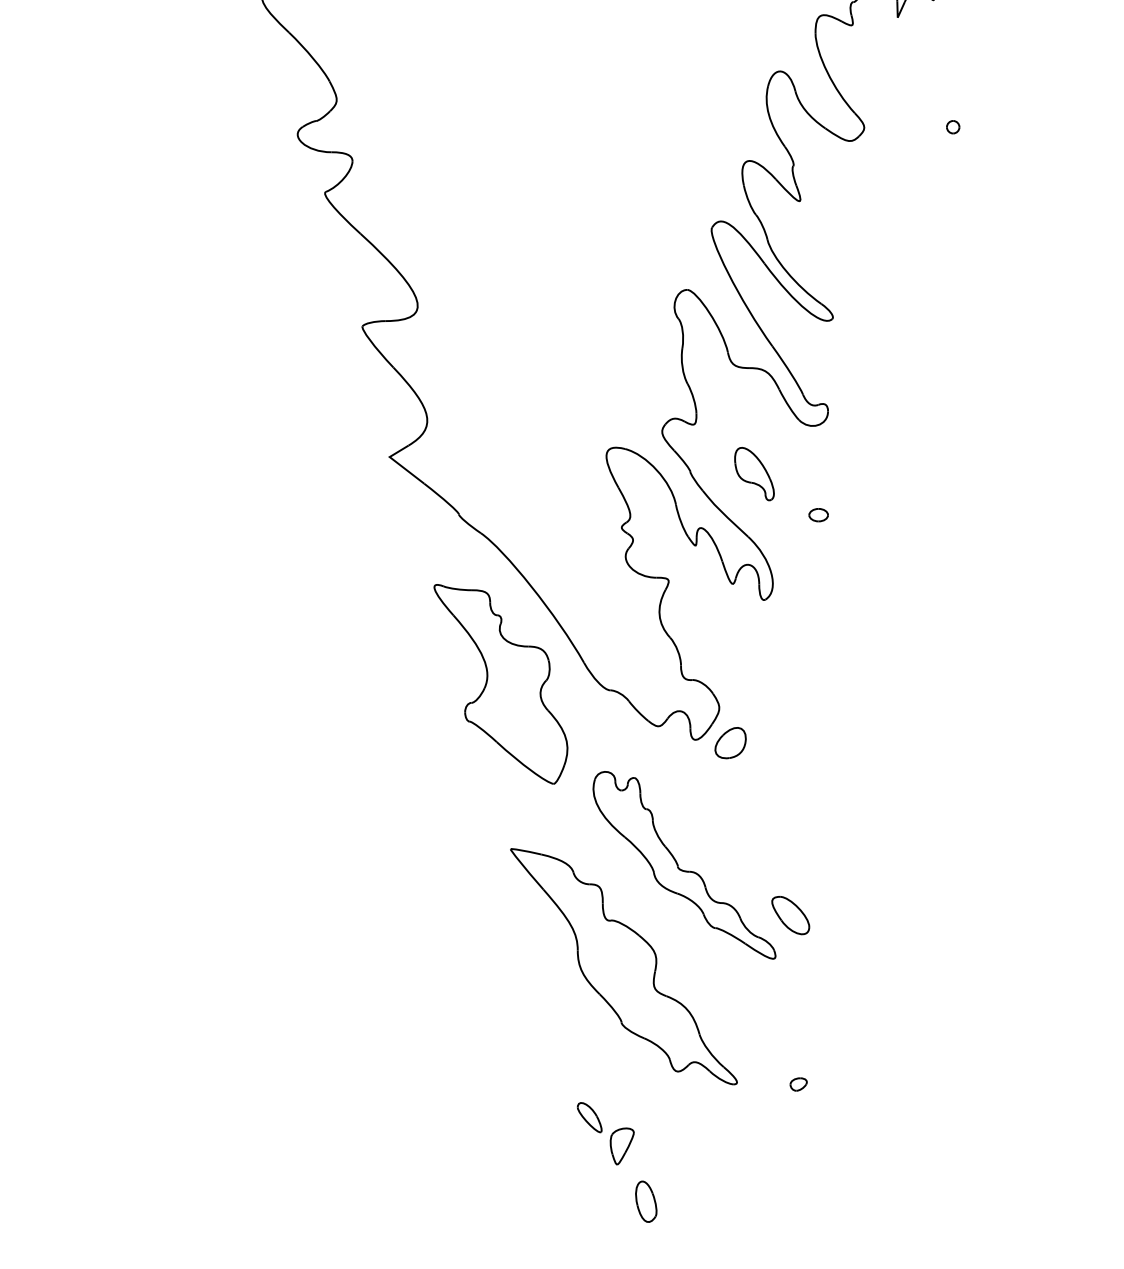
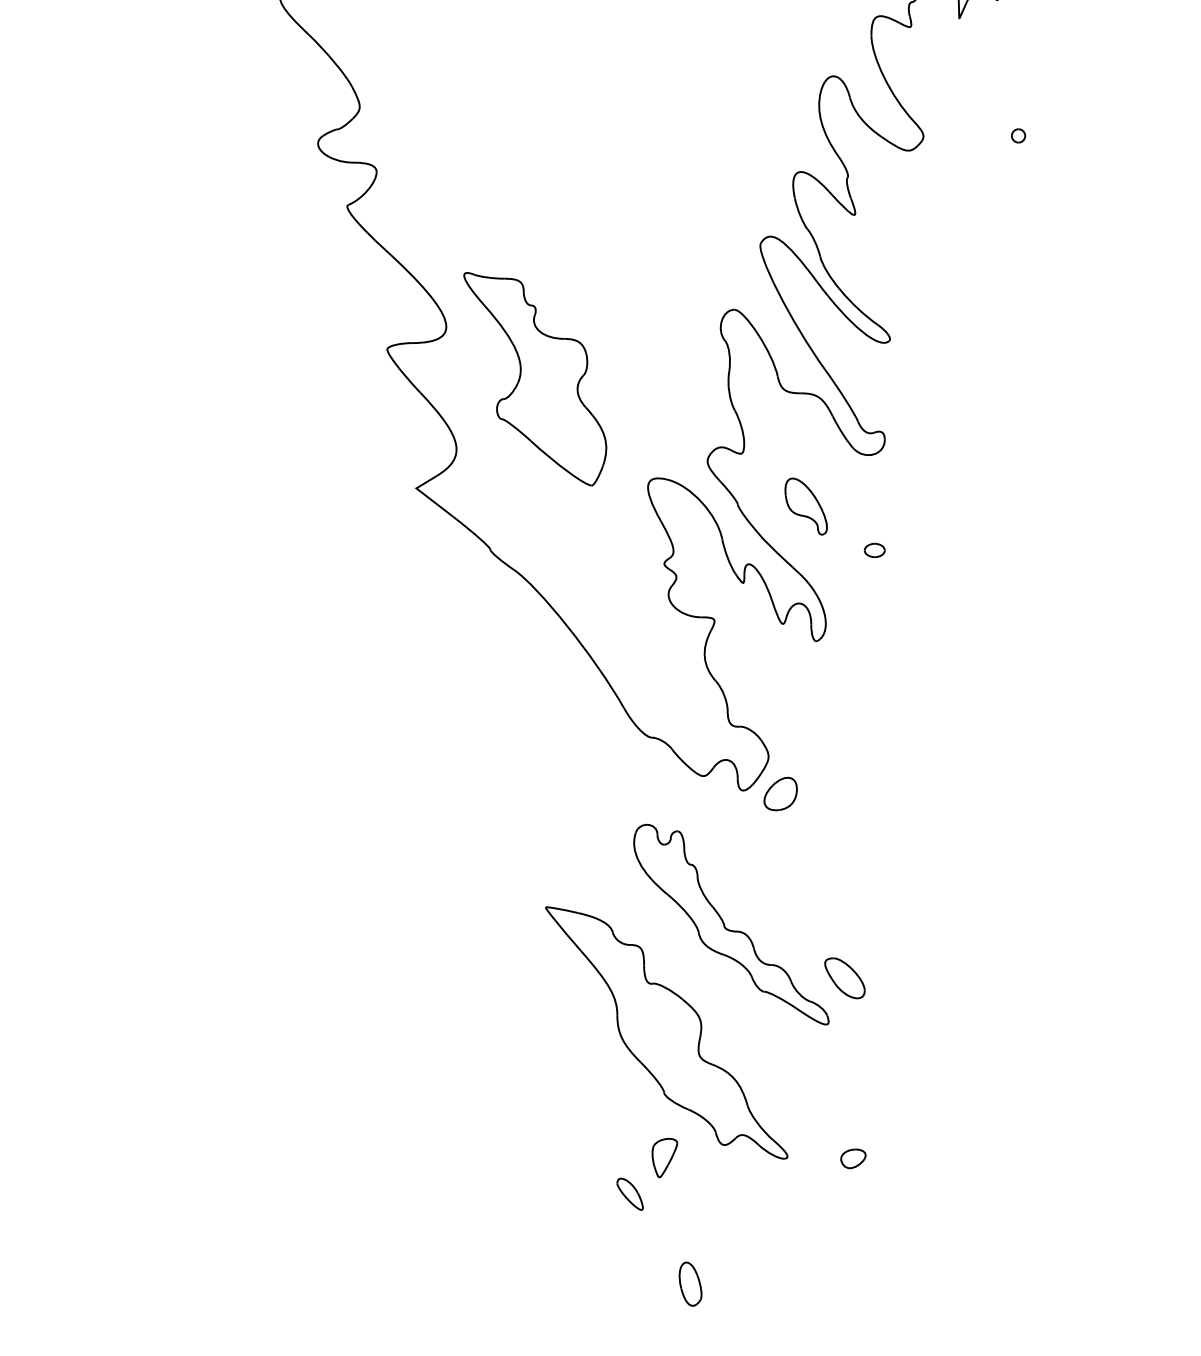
part: (501, 684) -> (535, 379), moved
part: (798, 1084) -> (853, 1158), size x1.4
part: (621, 1145) -> (664, 1157), moved

